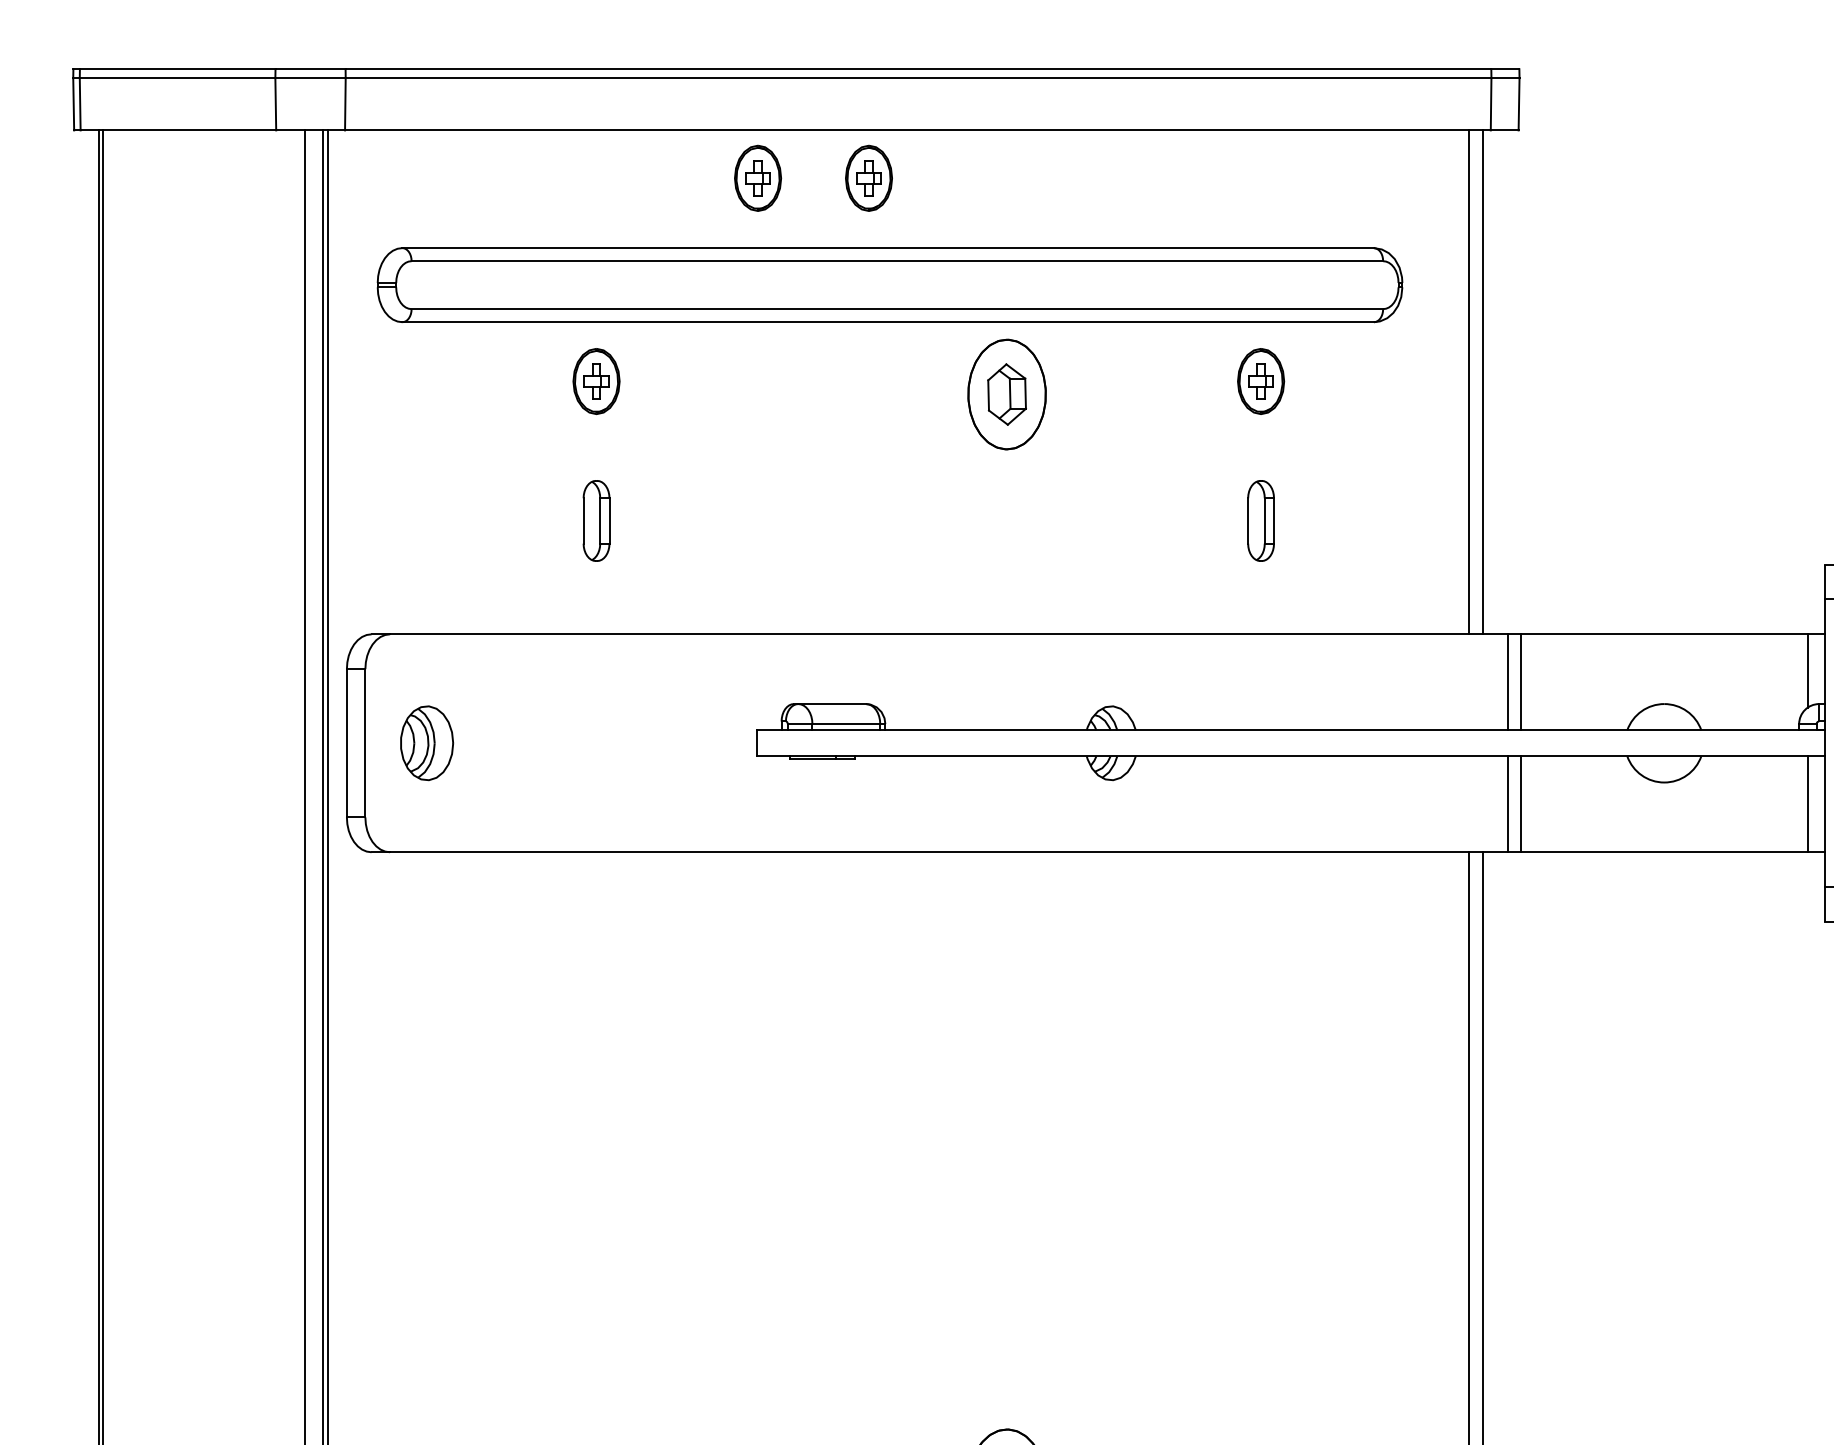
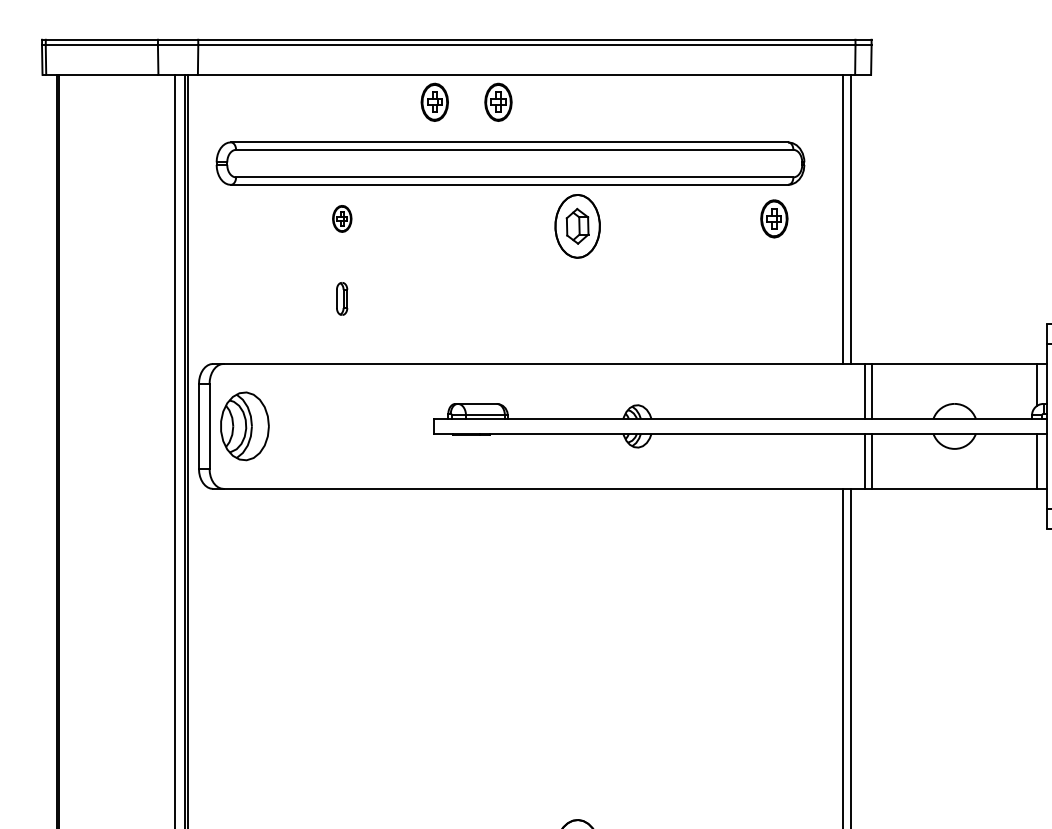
part: (597, 380) -> (342, 218), size x0.7
part: (1261, 380) -> (774, 218), moved
part: (595, 520) -> (341, 298), size x0.7
part: (1261, 520) -> (723, 298), removed
part: (426, 743) -> (244, 426), size x1.6

